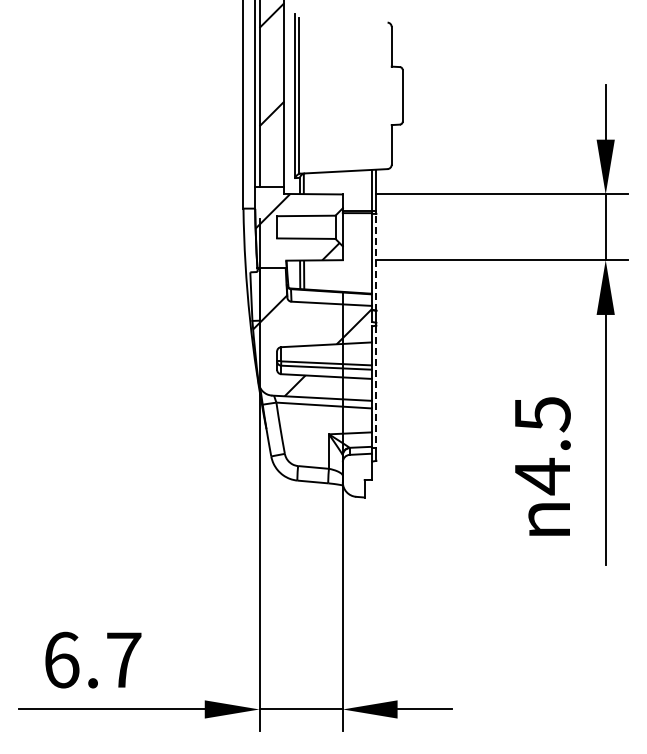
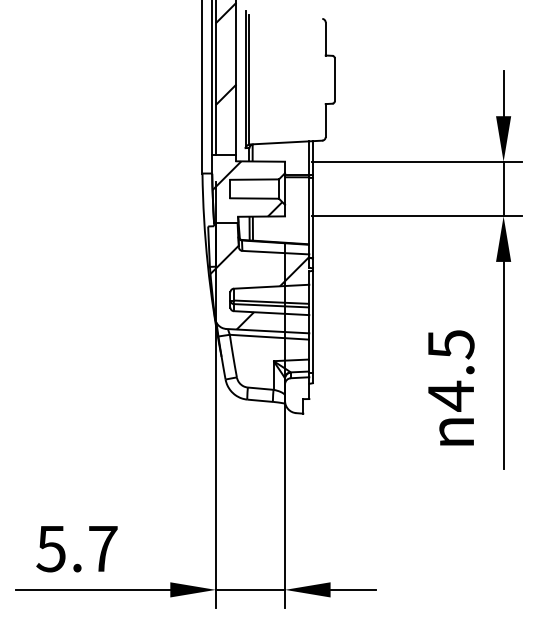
line: (376, 261) -> (313, 217), dashed -> solid
line: (376, 387) -> (313, 322), dashed -> solid
text: (61, 659) -> (51, 548), 6.7 -> 5.7

